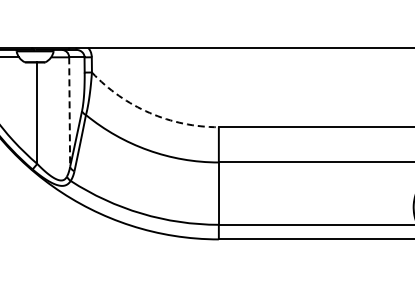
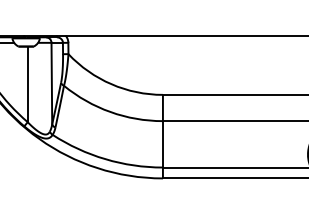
line: (69, 112) -> (51, 83), dashed -> solid
arc: (149, 112) -> (111, 83), dashed -> solid

